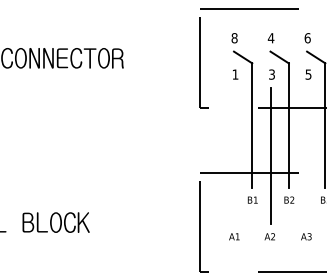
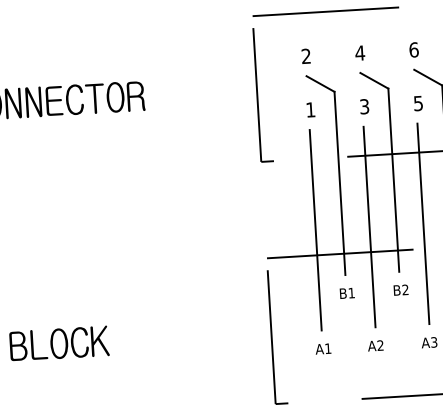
text: (234, 38) -> (306, 56), 8 -> 2
line: (233, 156) -> (315, 230), added
line: (307, 156) -> (424, 224), added

